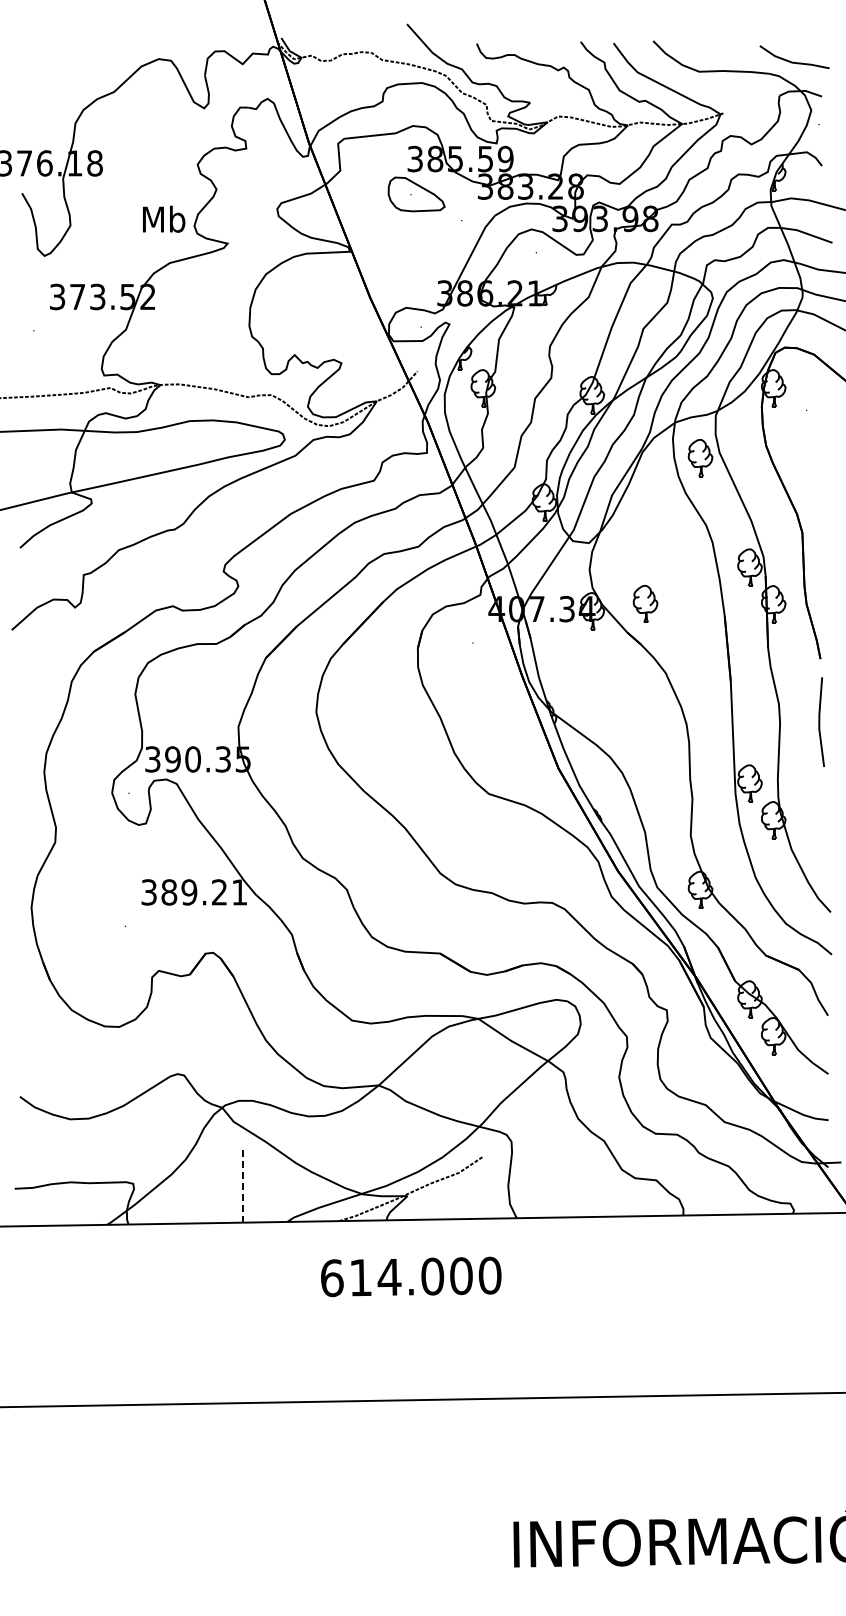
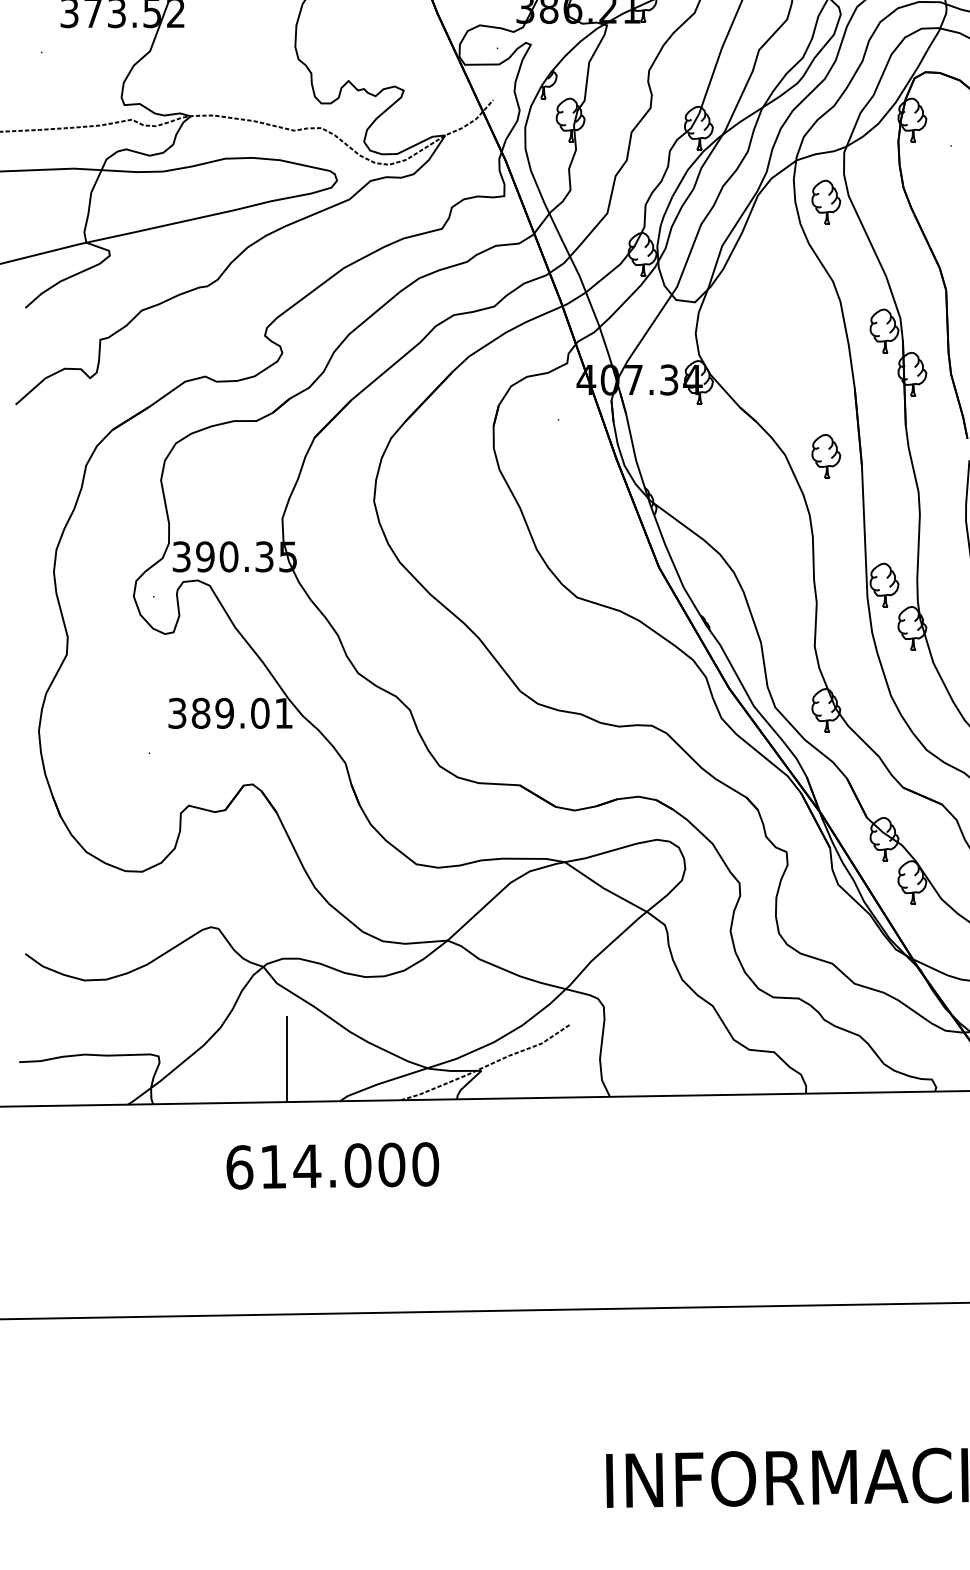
part: (645, 603) -> (826, 455), moved
text: (219, 892) -> (260, 713), 389.21 -> 389.01
line: (242, 1186) -> (287, 1059), dashed -> solid
text: (411, 1276) -> (333, 1165), moved

